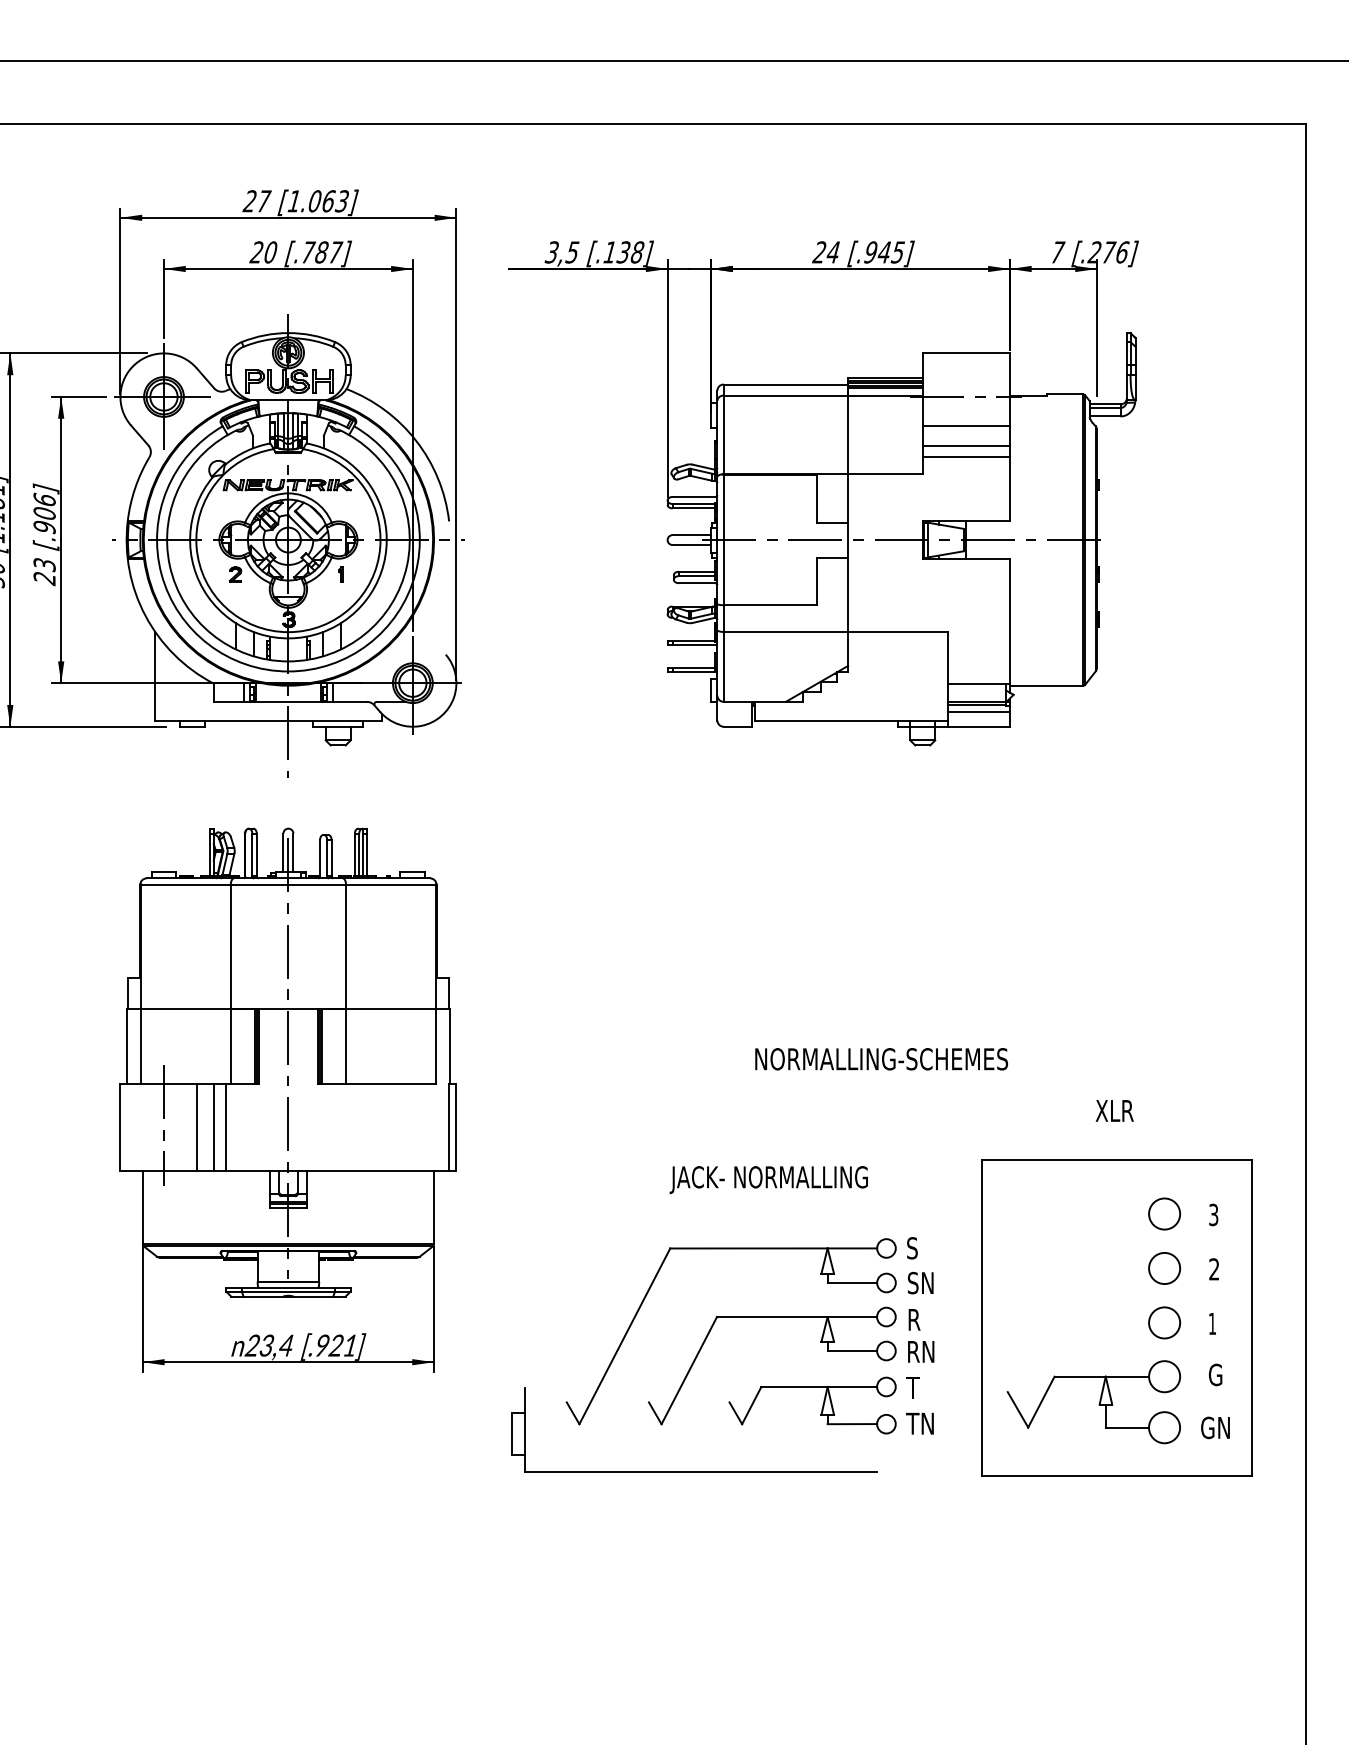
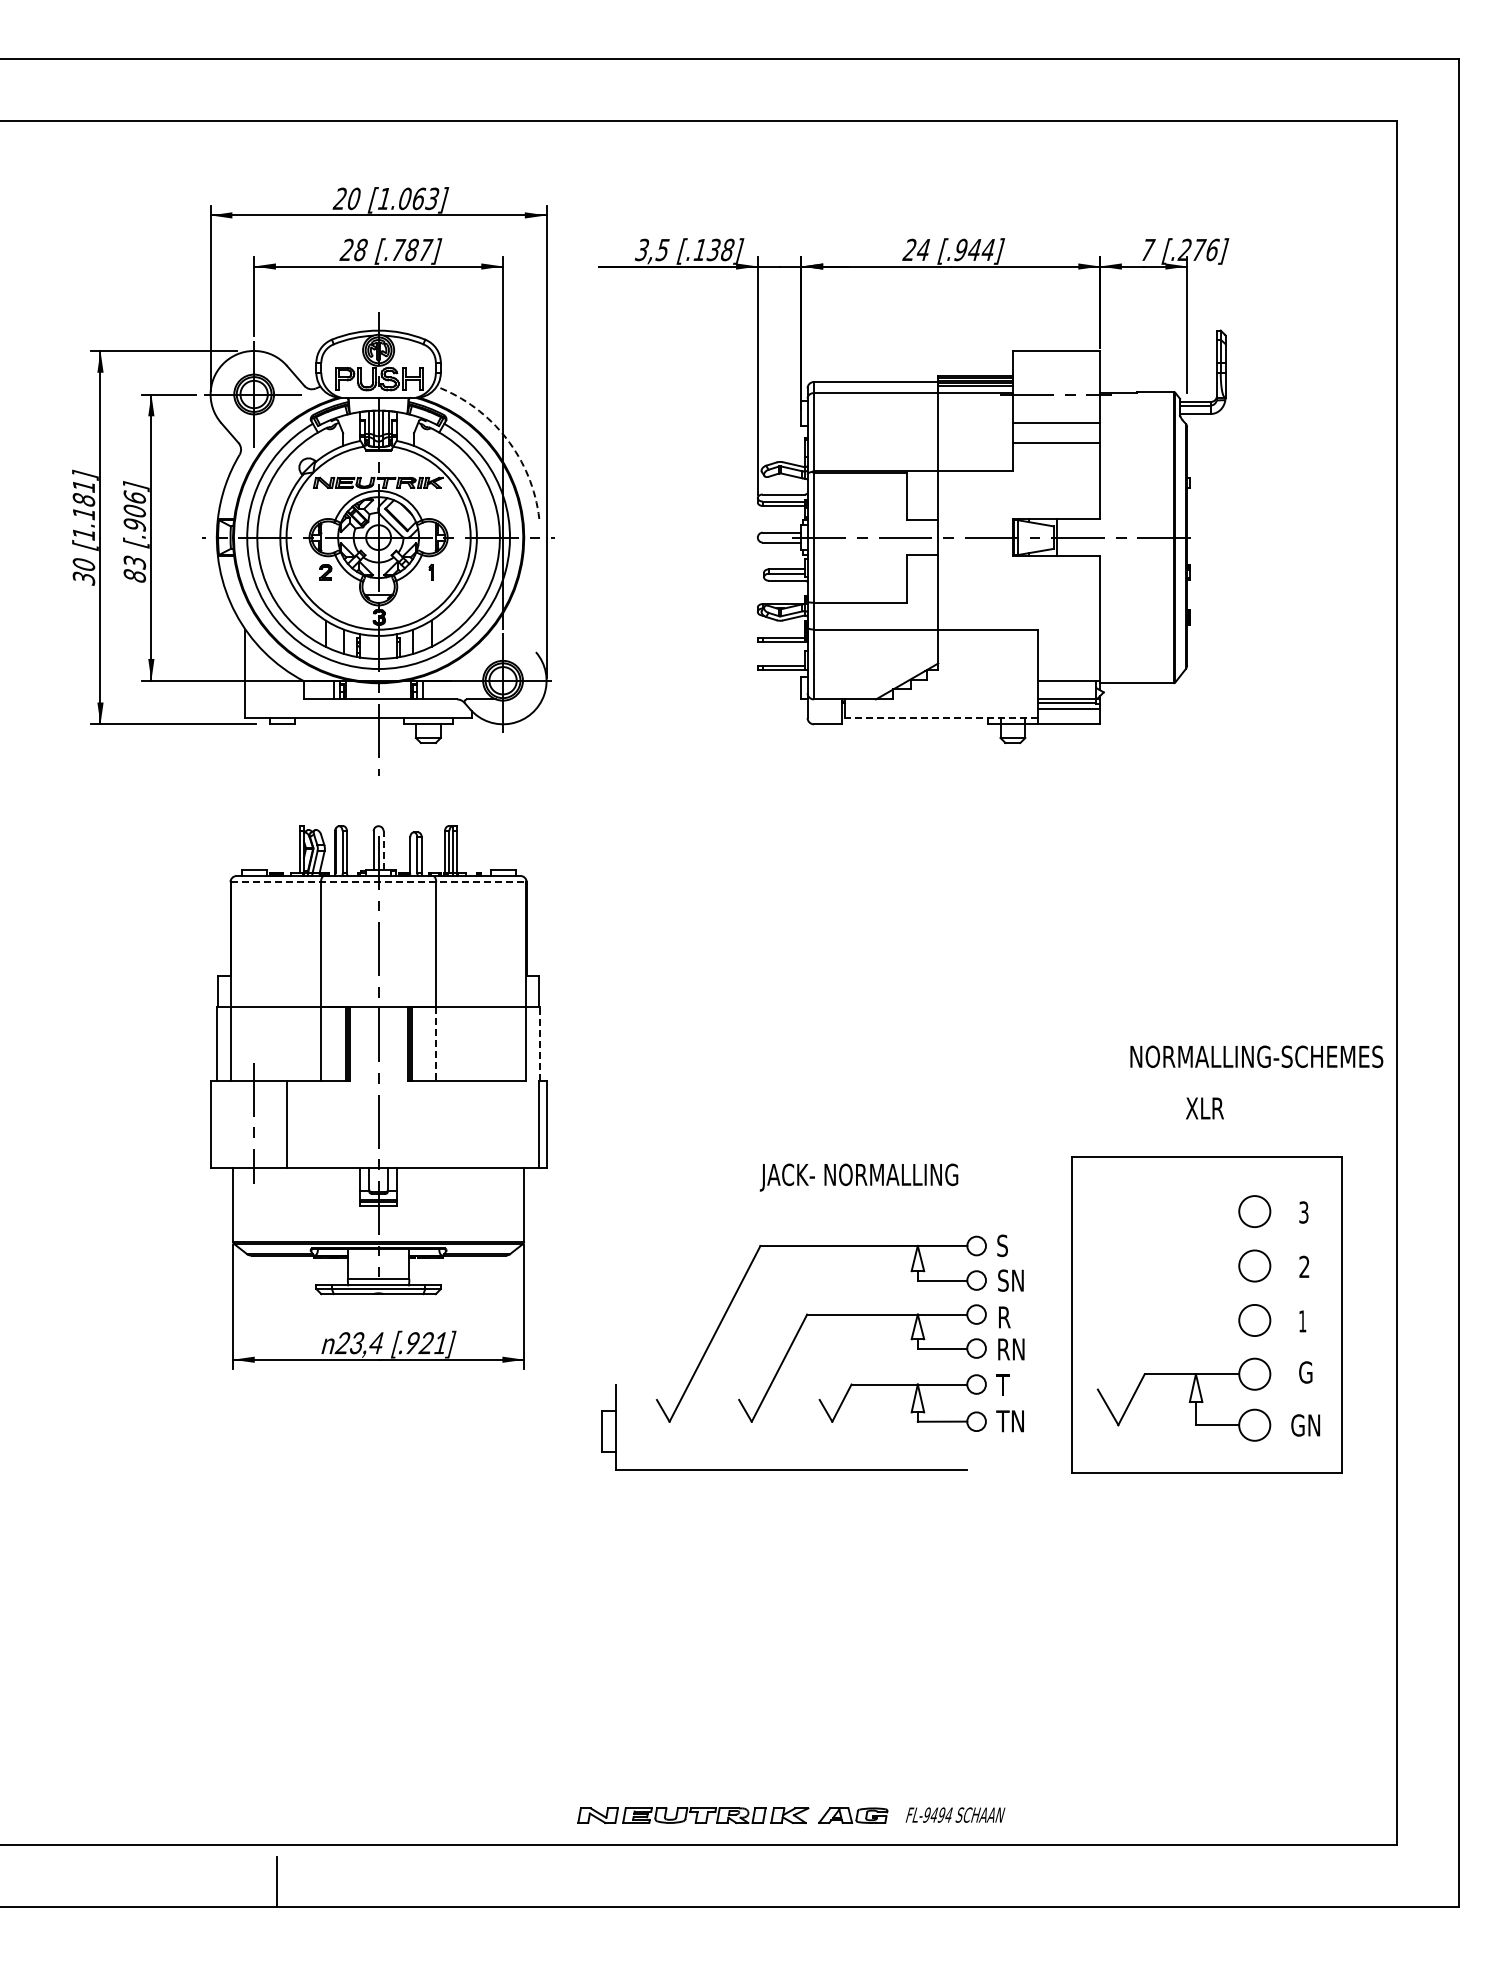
text: (264, 200) -> (354, 198), 27 -> 20
text: (270, 251) -> (360, 249), 20 -> 28
text: (898, 252) -> (988, 250), [.945] -> [.944]
arc: (416, 440) -> (506, 438), solid -> dashed
line: (966, 456) -> (1056, 454), removed
text: (44, 578) -> (134, 576), 23 -> 83
line: (850, 720) -> (940, 718), solid -> dashed
line: (293, 851) -> (383, 849), solid -> dashed
line: (288, 884) -> (378, 882), solid -> dashed
line: (450, 1045) -> (540, 1043), solid -> dashed
line: (346, 1046) -> (436, 1044), solid -> dashed
text: (881, 1058) -> (1256, 1056), moved
line: (214, 1126) -> (304, 1124), removed
line: (225, 1126) -> (315, 1124), removed

